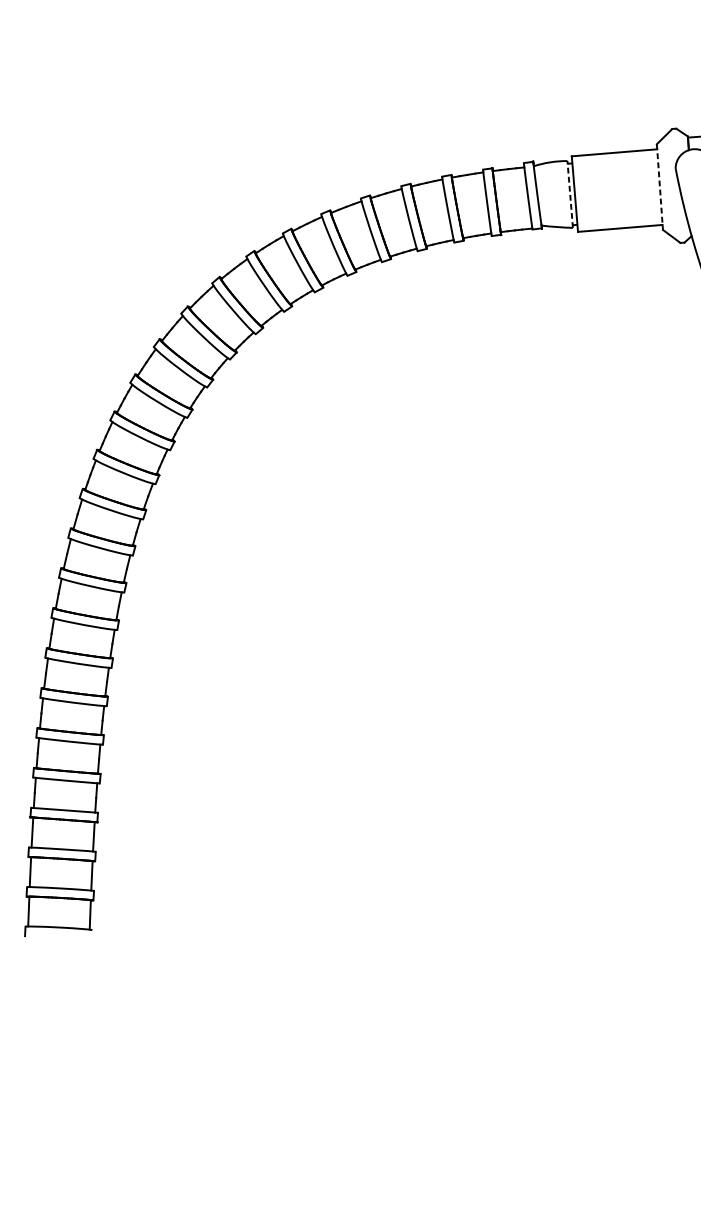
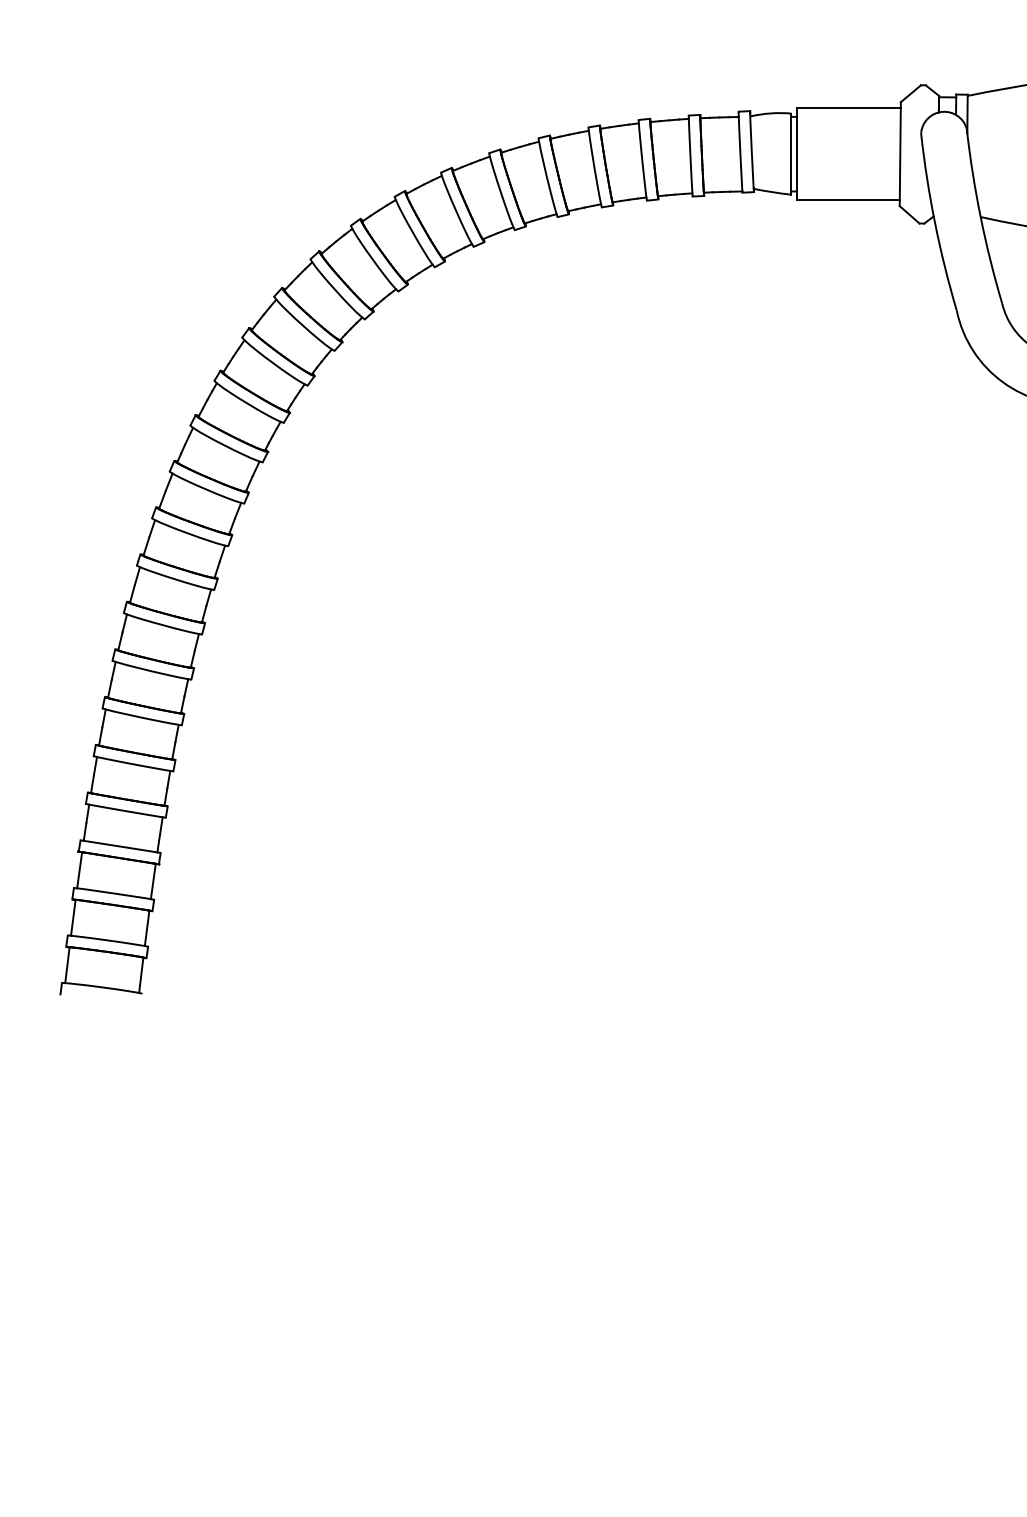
line: (660, 187) -> (900, 154), dashed -> solid
line: (570, 194) -> (791, 154), dashed -> solid

